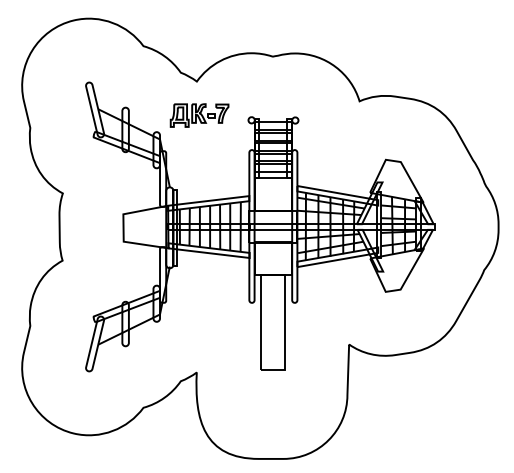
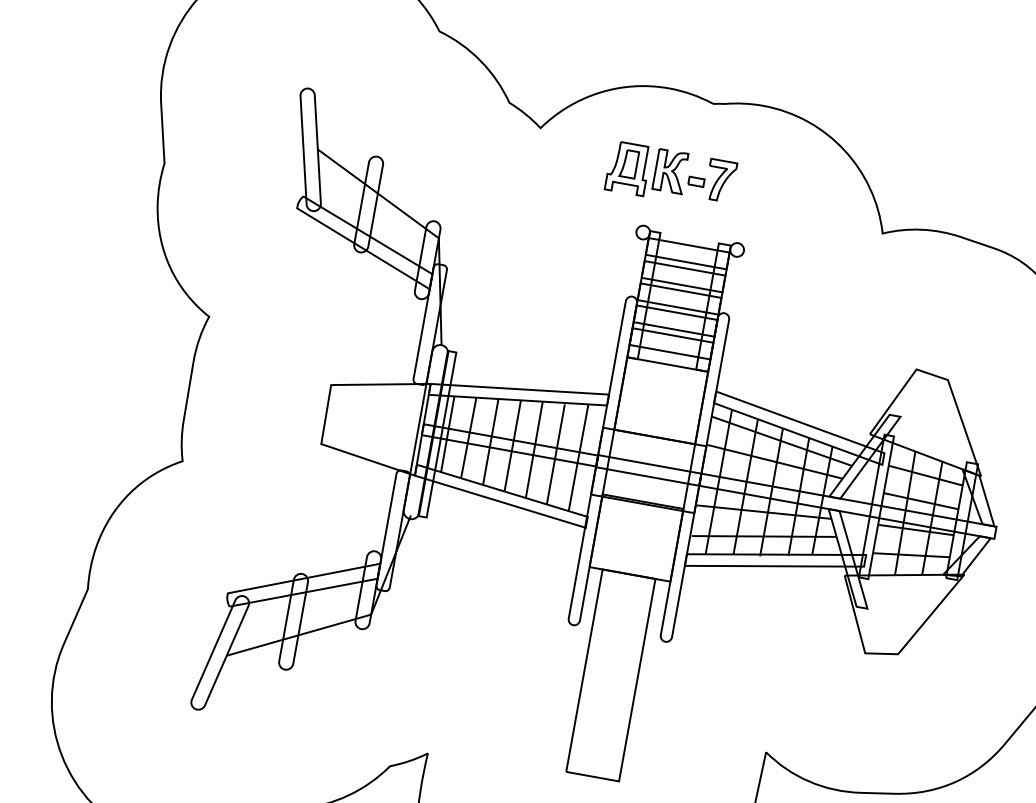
part: (199, 115) -> (670, 175), moved

